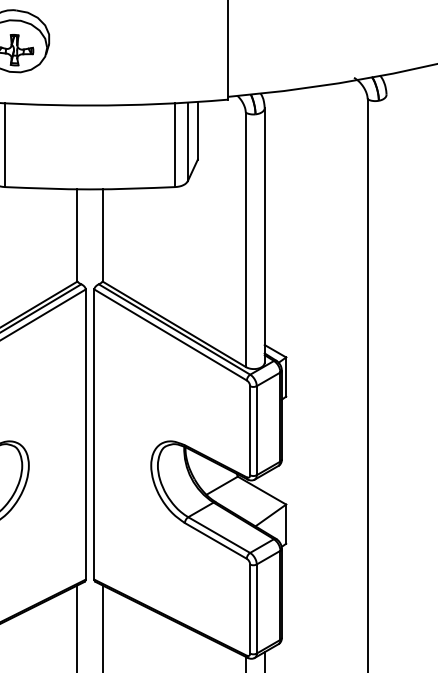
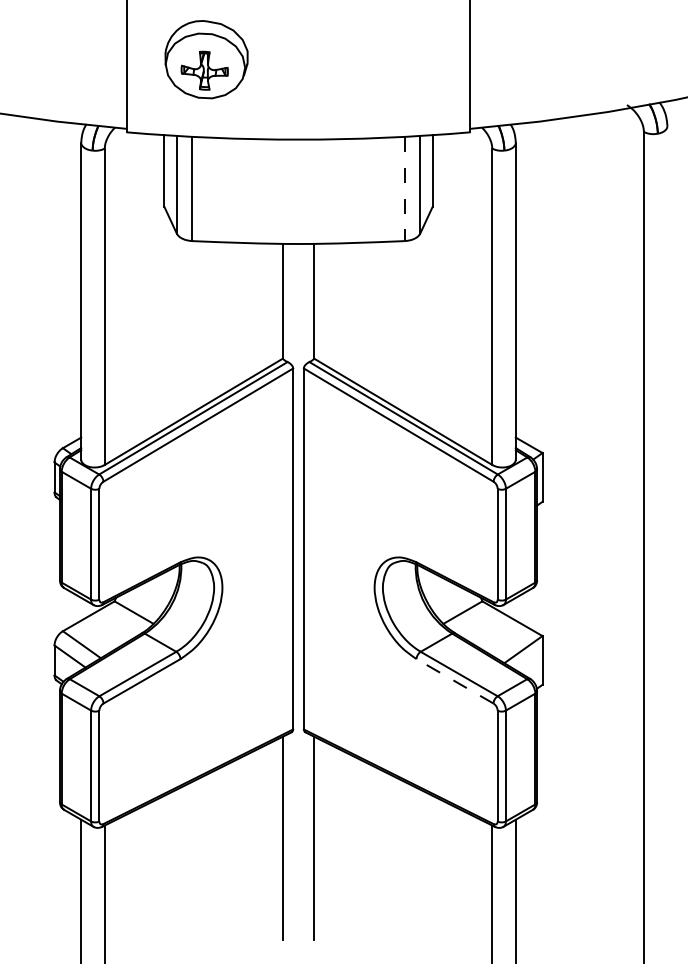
line: (175, 145) -> (404, 189), solid -> dashed
line: (215, 541) -> (454, 681), solid -> dashed

